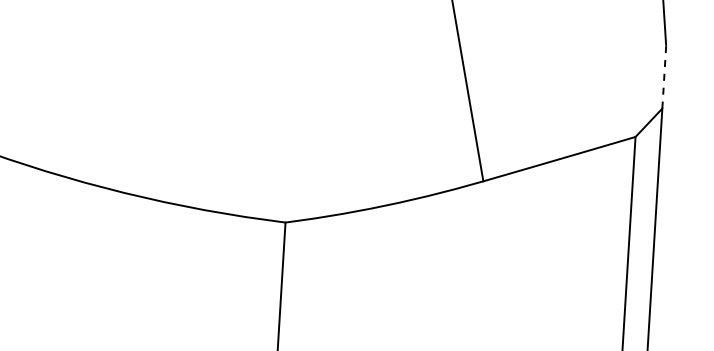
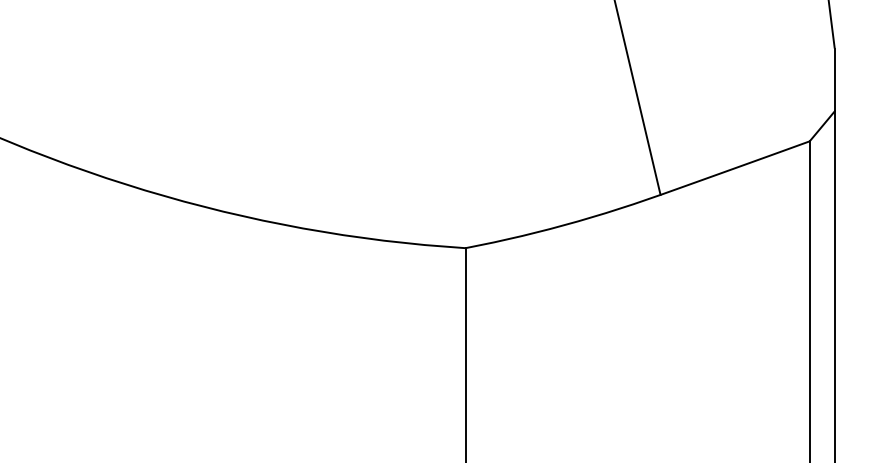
line: (664, 76) -> (834, 79), dashed -> solid

